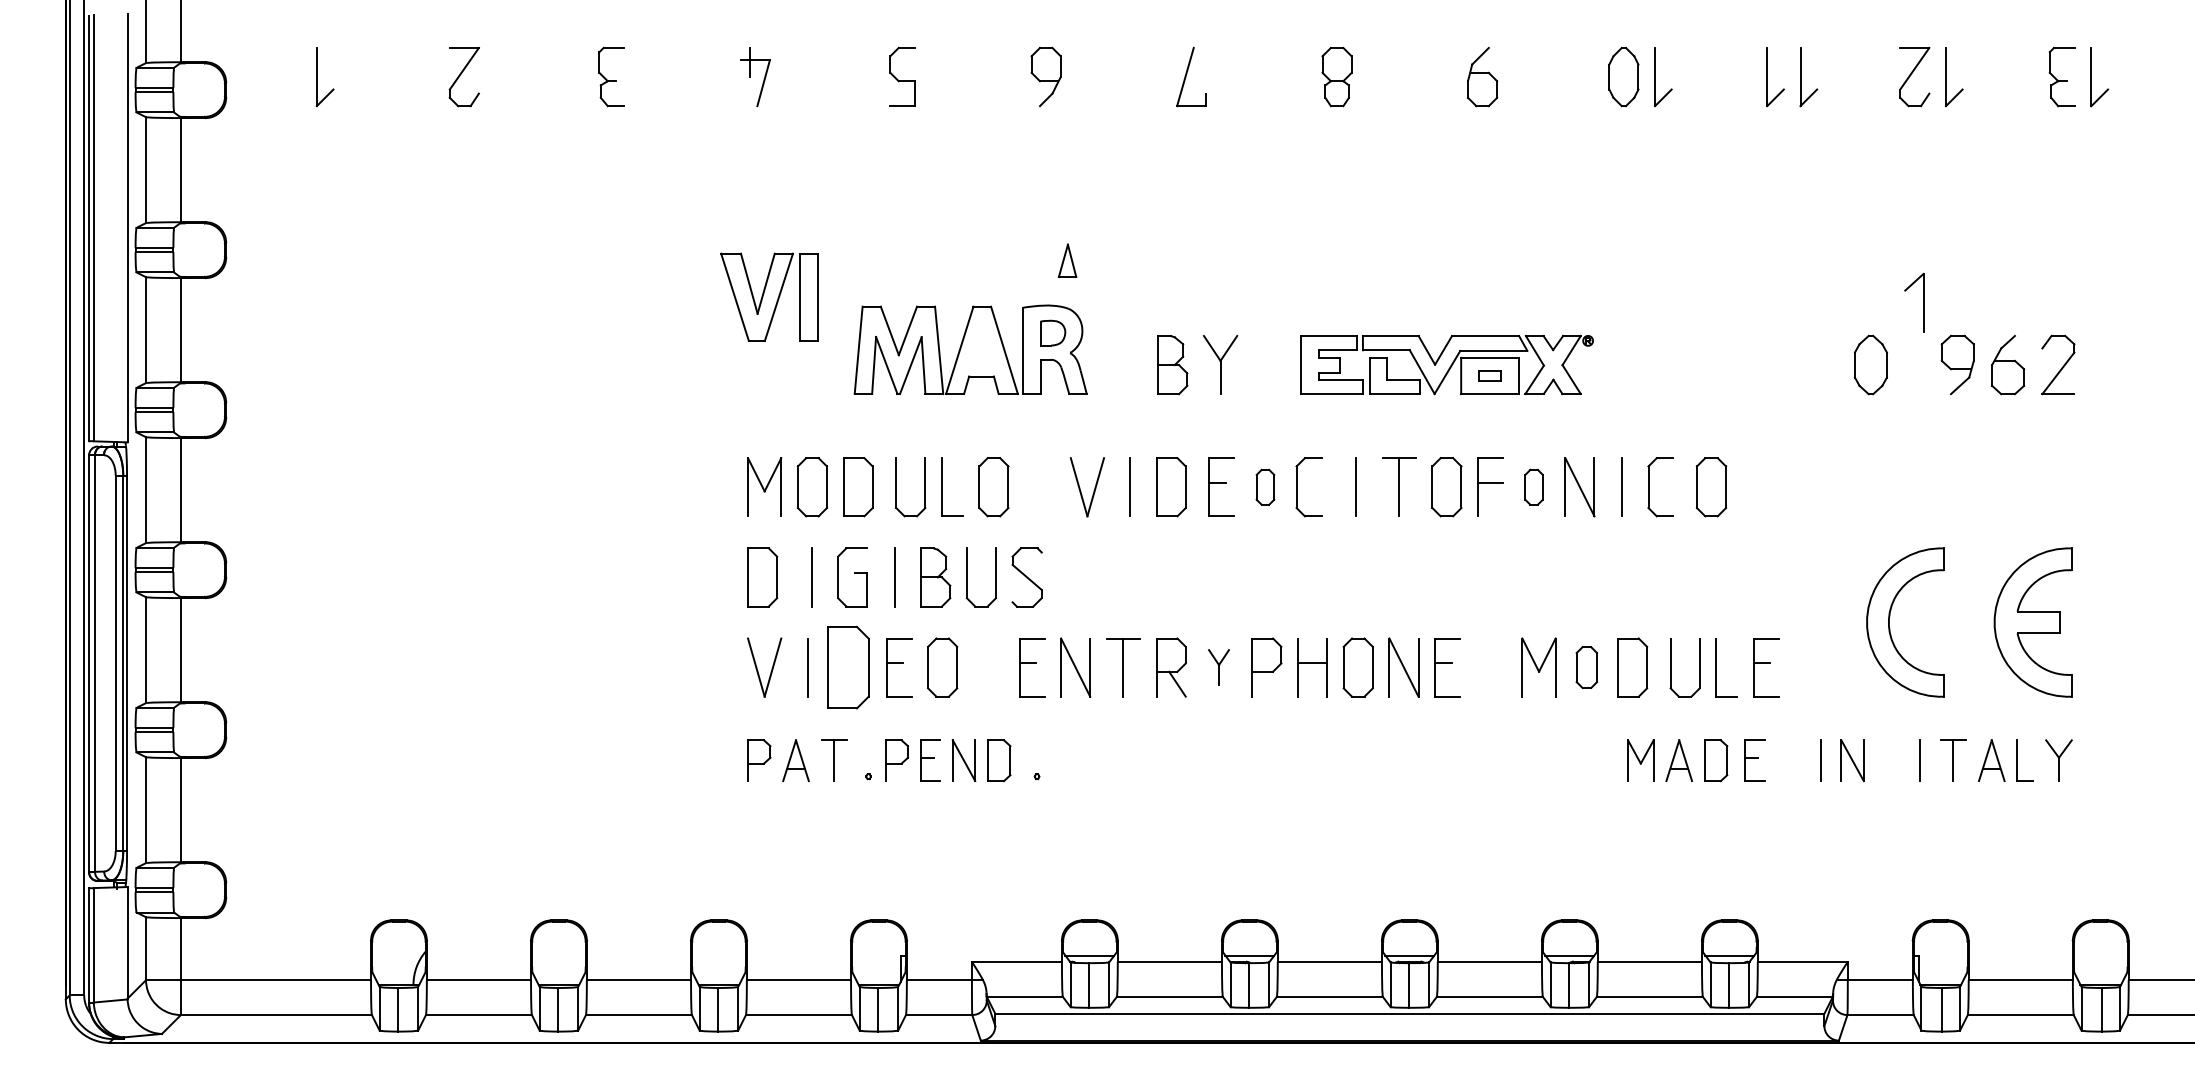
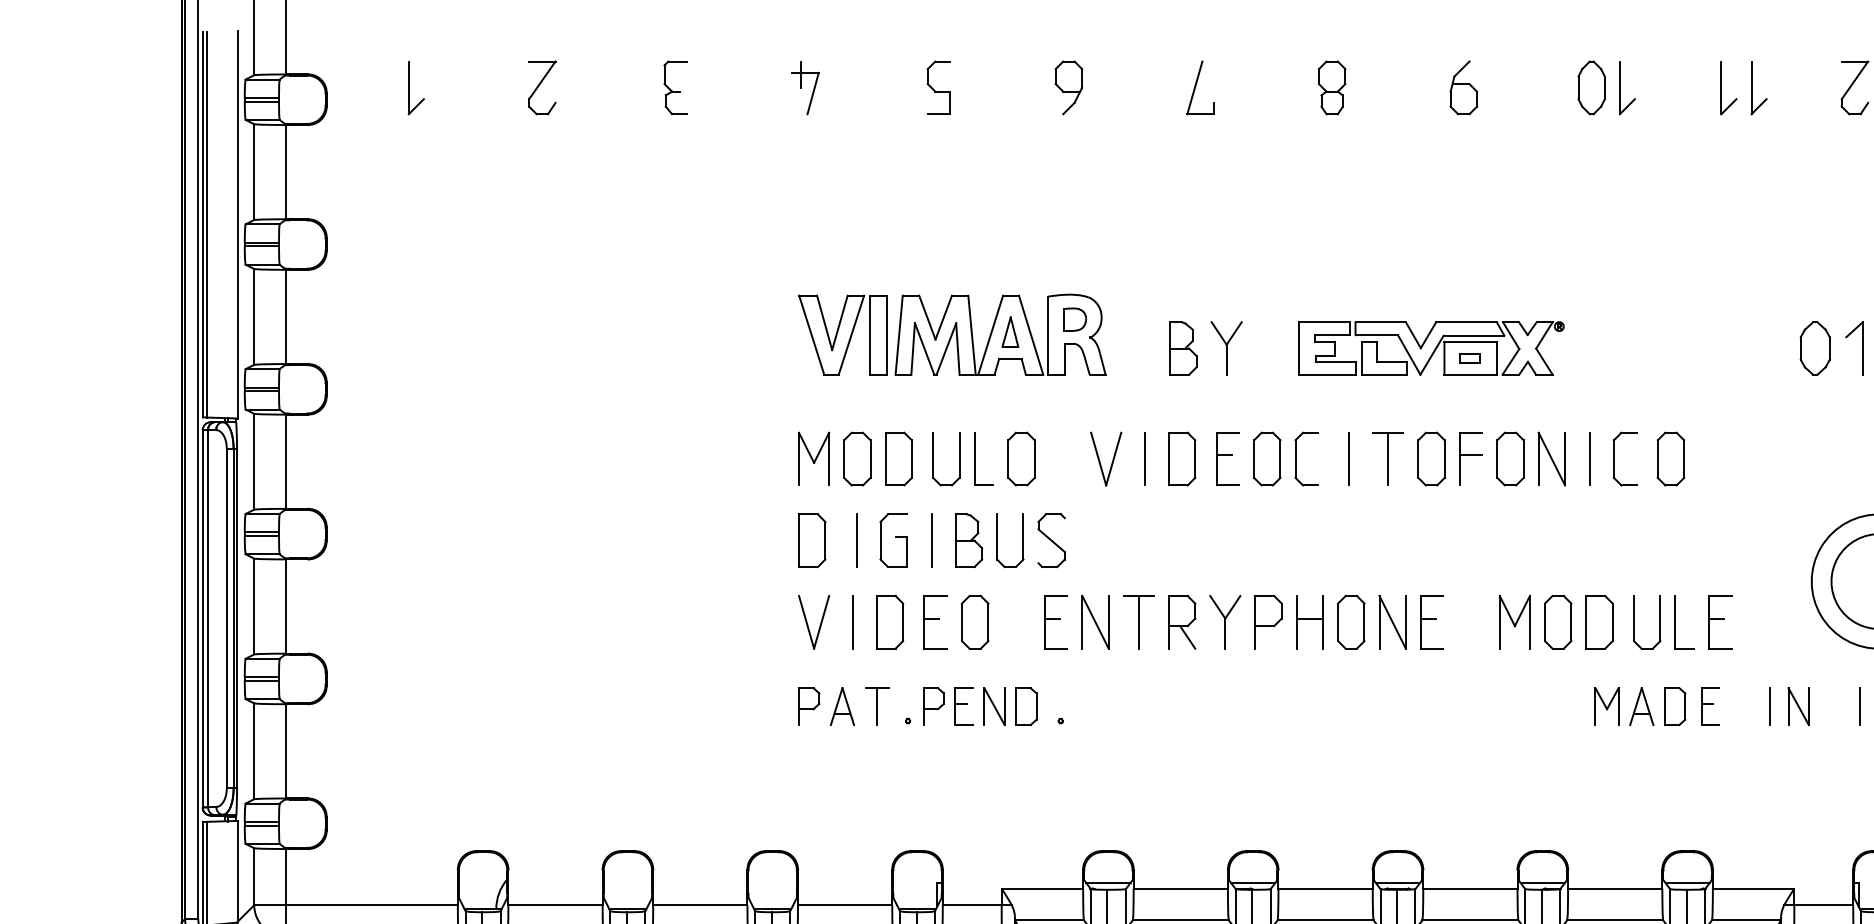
part: (1067, 260) -> (1010, 331), moved
part: (769, 296) -> (842, 334), moved
part: (1923, 302) -> (1862, 348), moved
part: (1265, 487) -> (1267, 459), size x1.67
part: (1533, 487) -> (1509, 459), size x1.67
part: (848, 667) -> (889, 622), size x0.71
part: (1218, 667) -> (1224, 622), size x1.67
part: (1586, 667) -> (1557, 622), size x1.43

